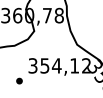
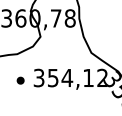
part: (19, 80) -> (20, 79), moved

